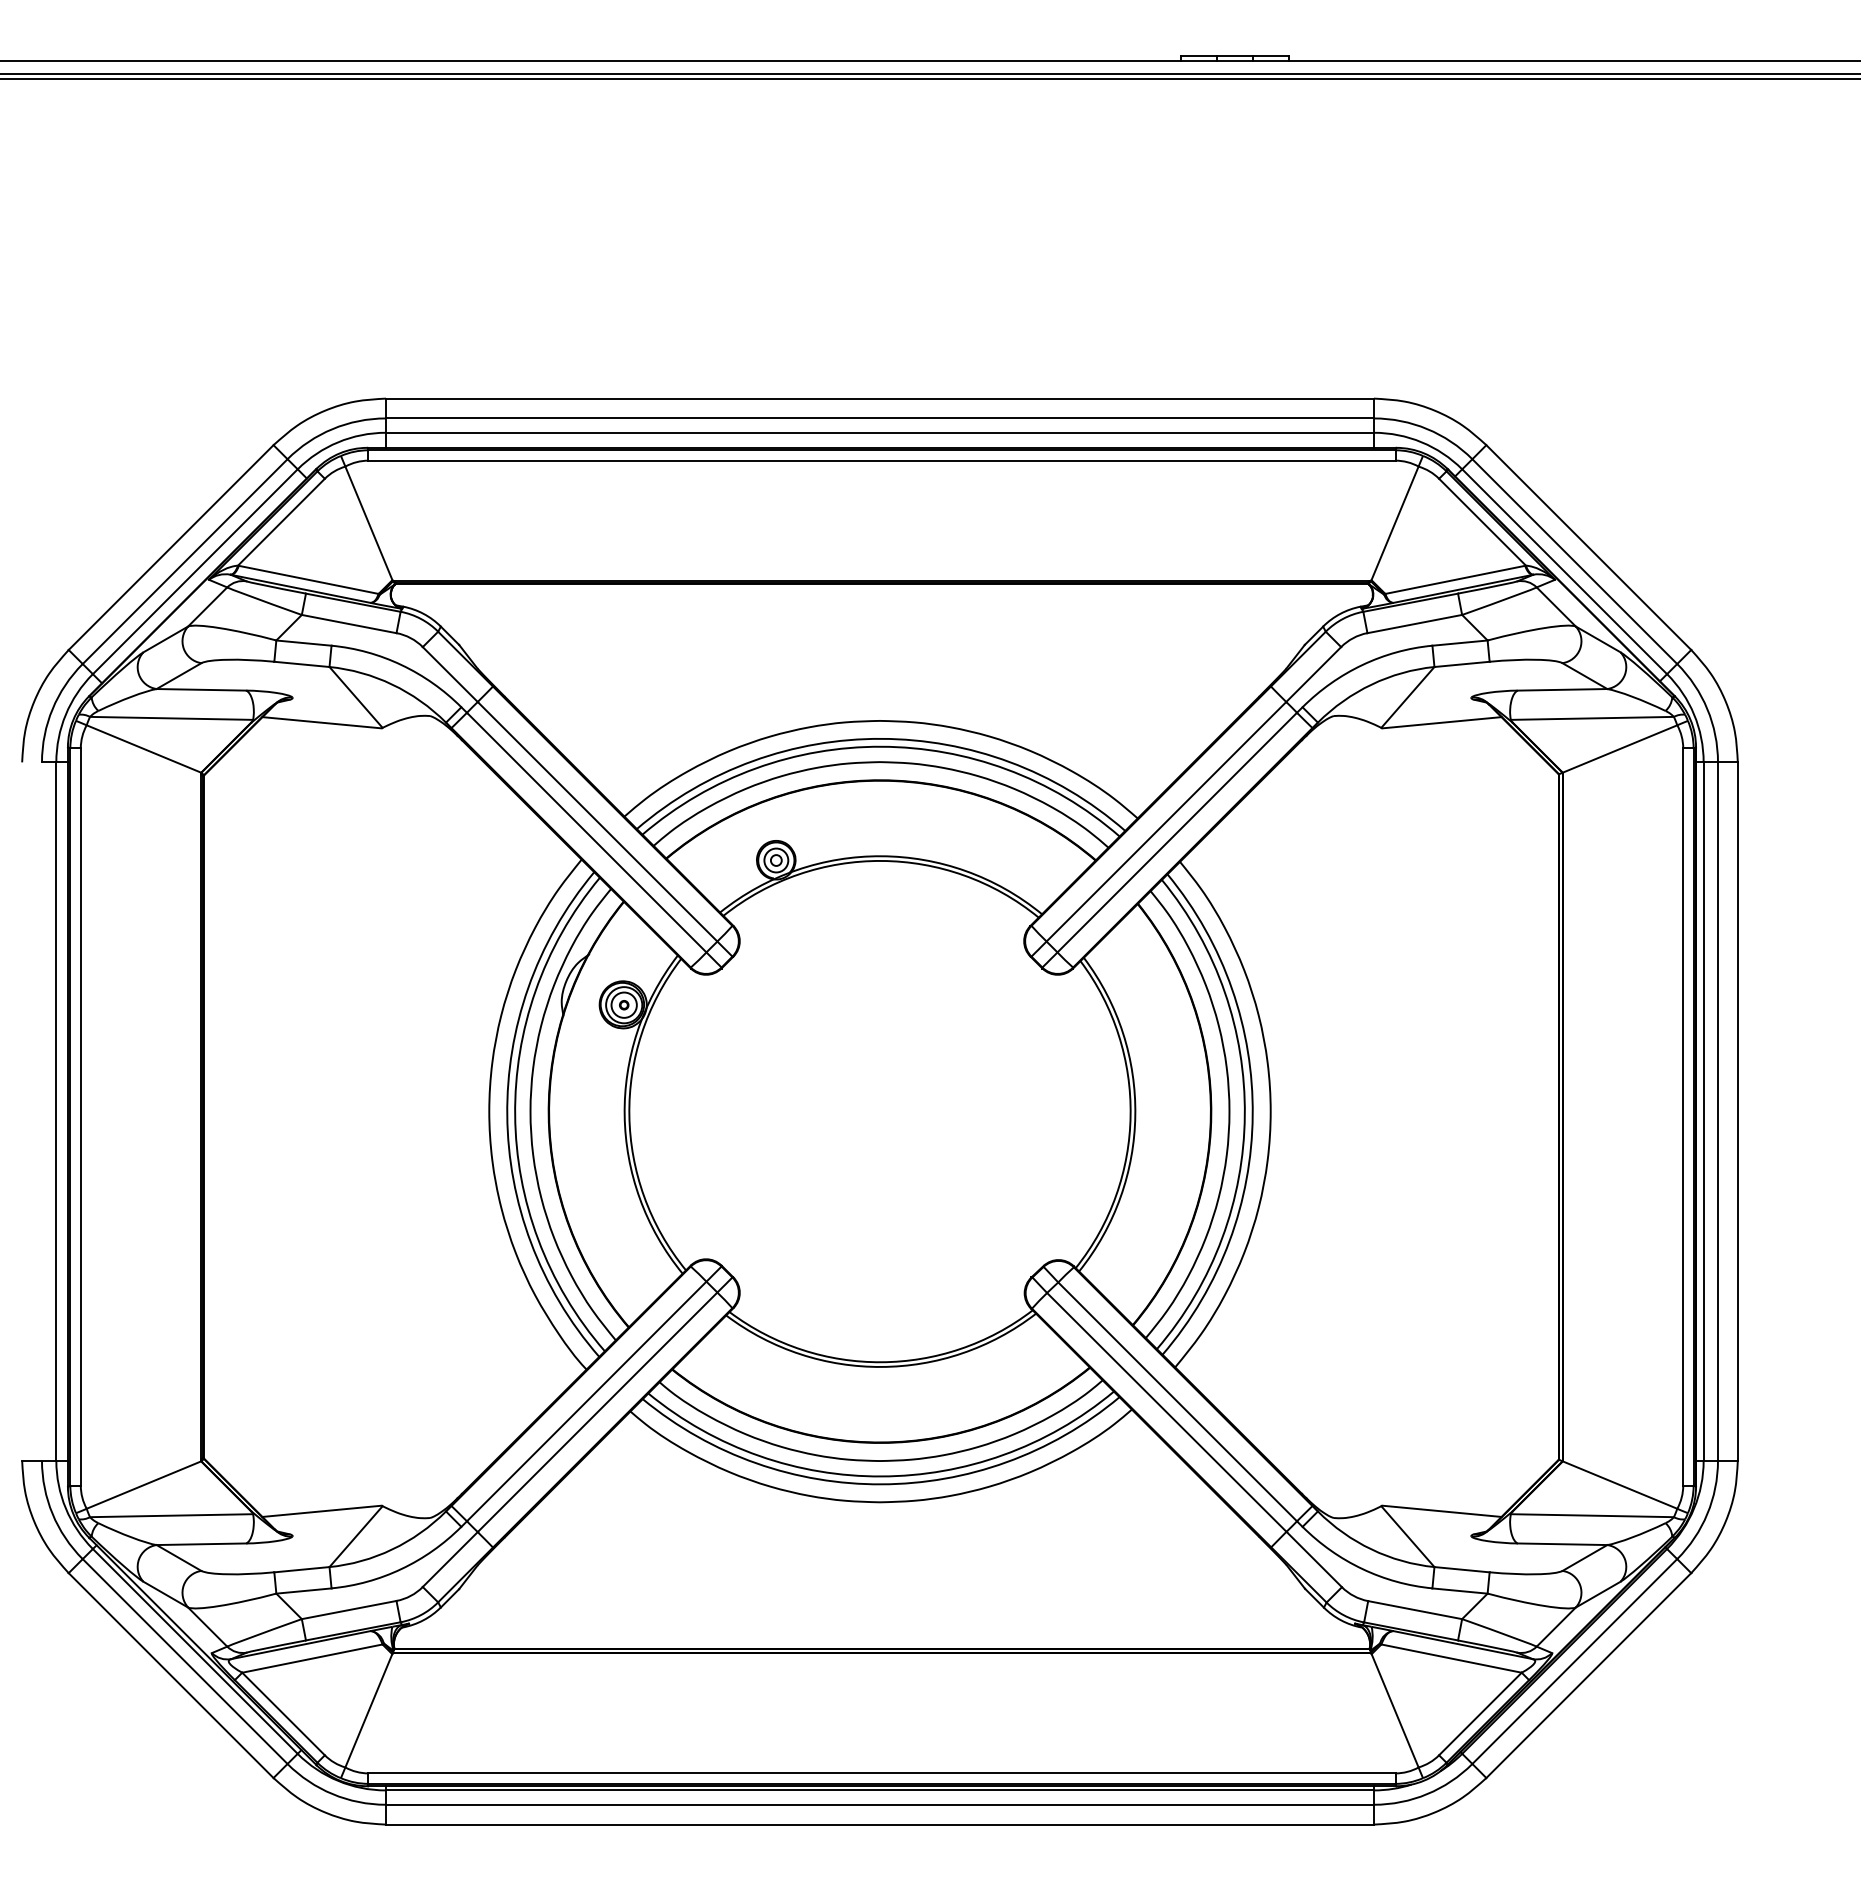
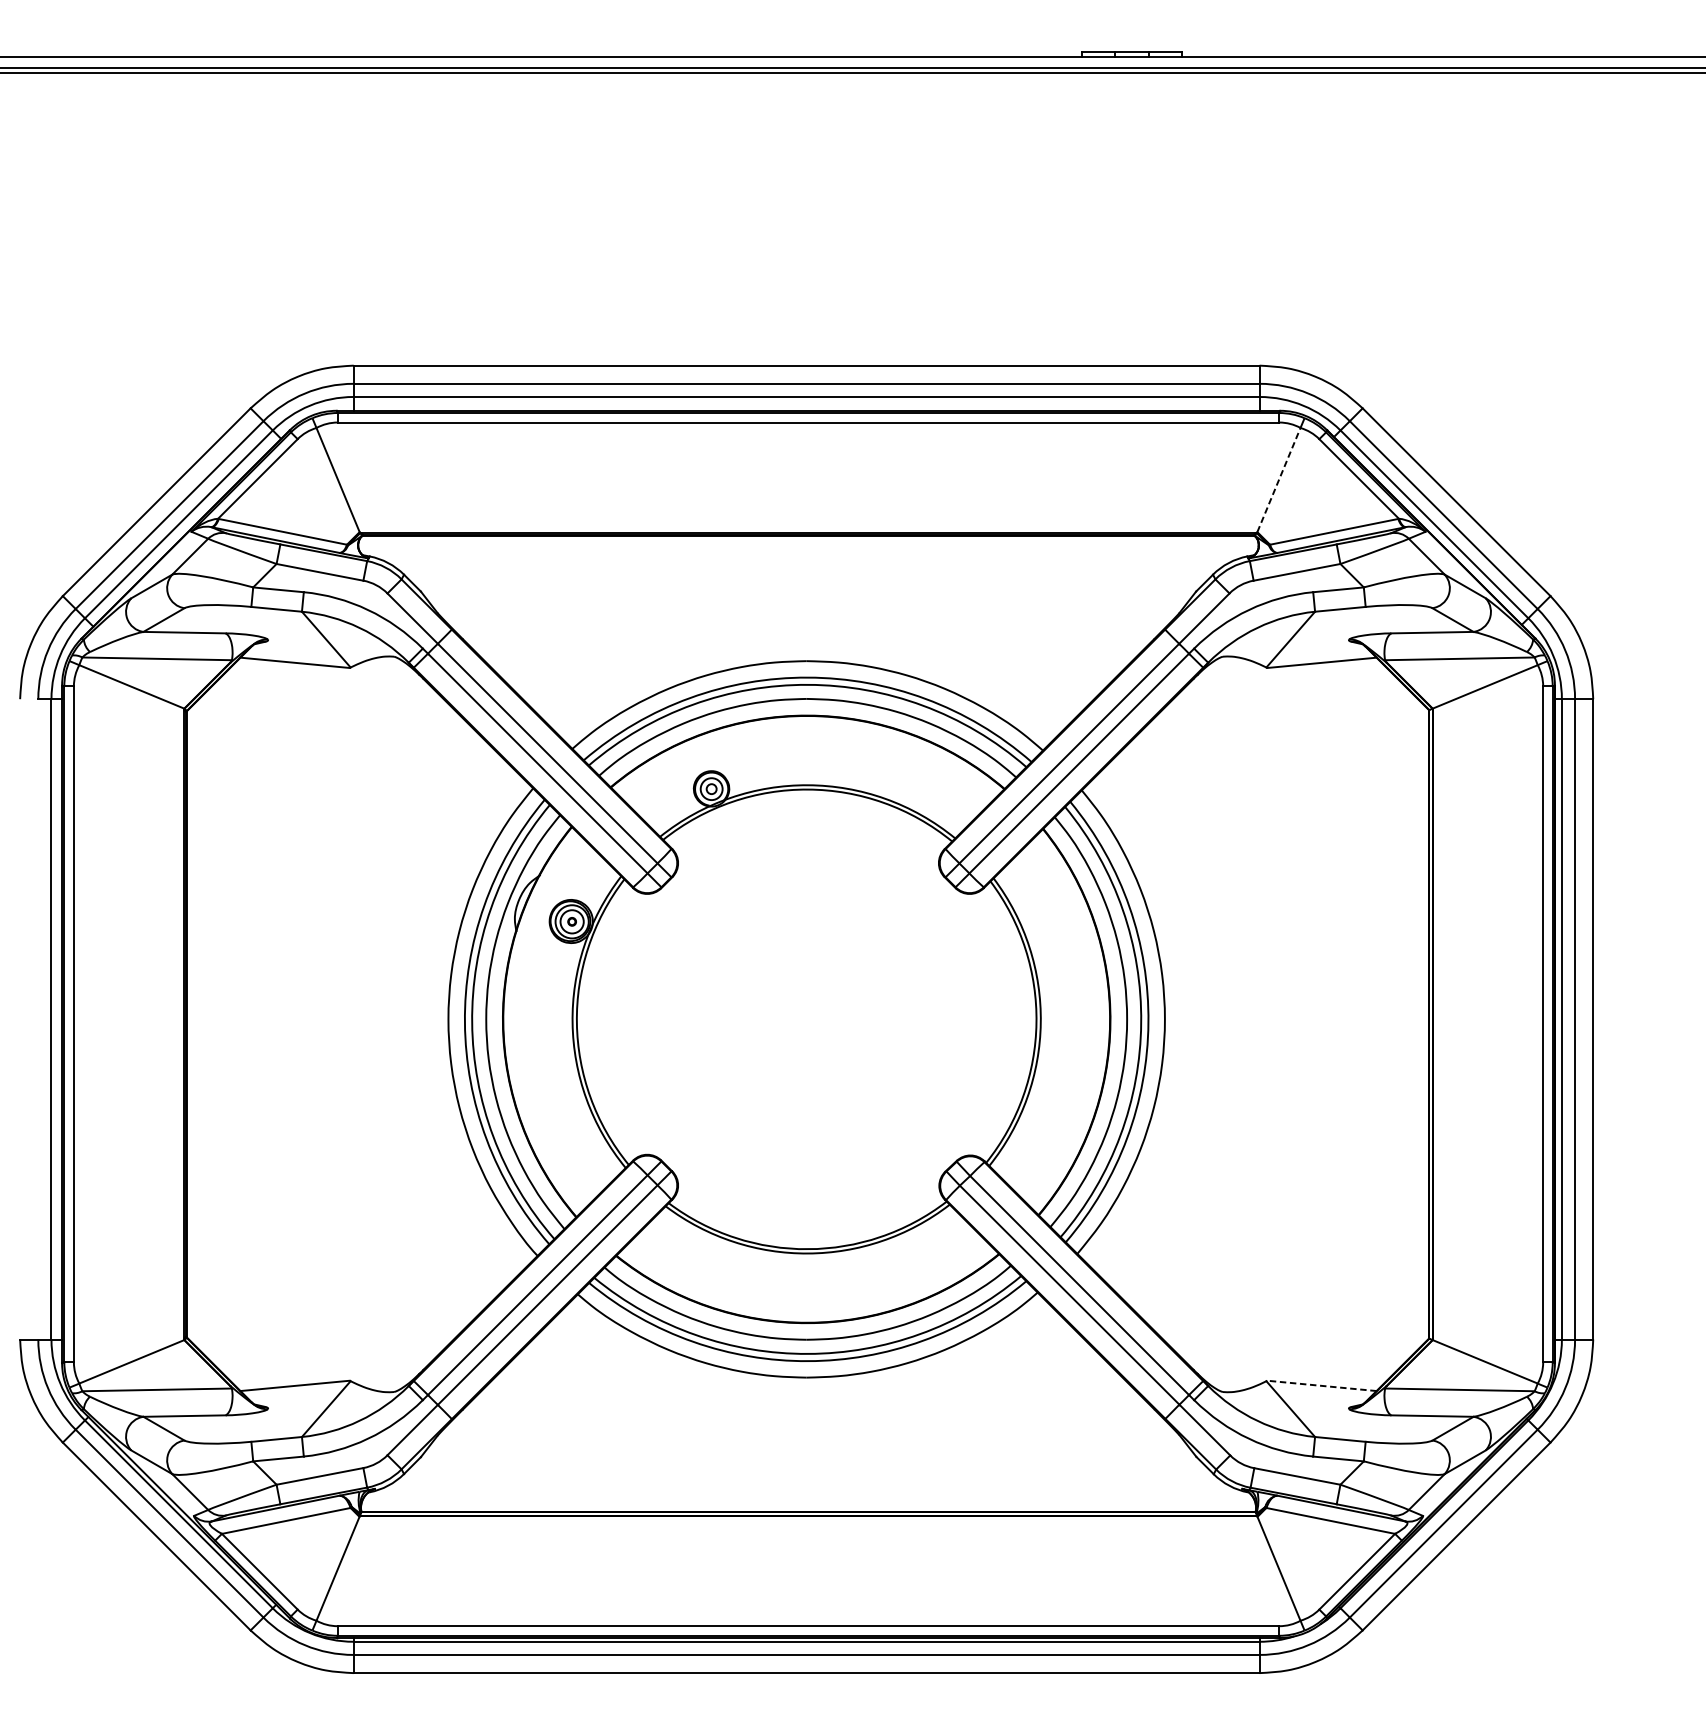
line: (1395, 522) -> (1279, 479), solid -> dashed
line: (1442, 1511) -> (1322, 1386), solid -> dashed

